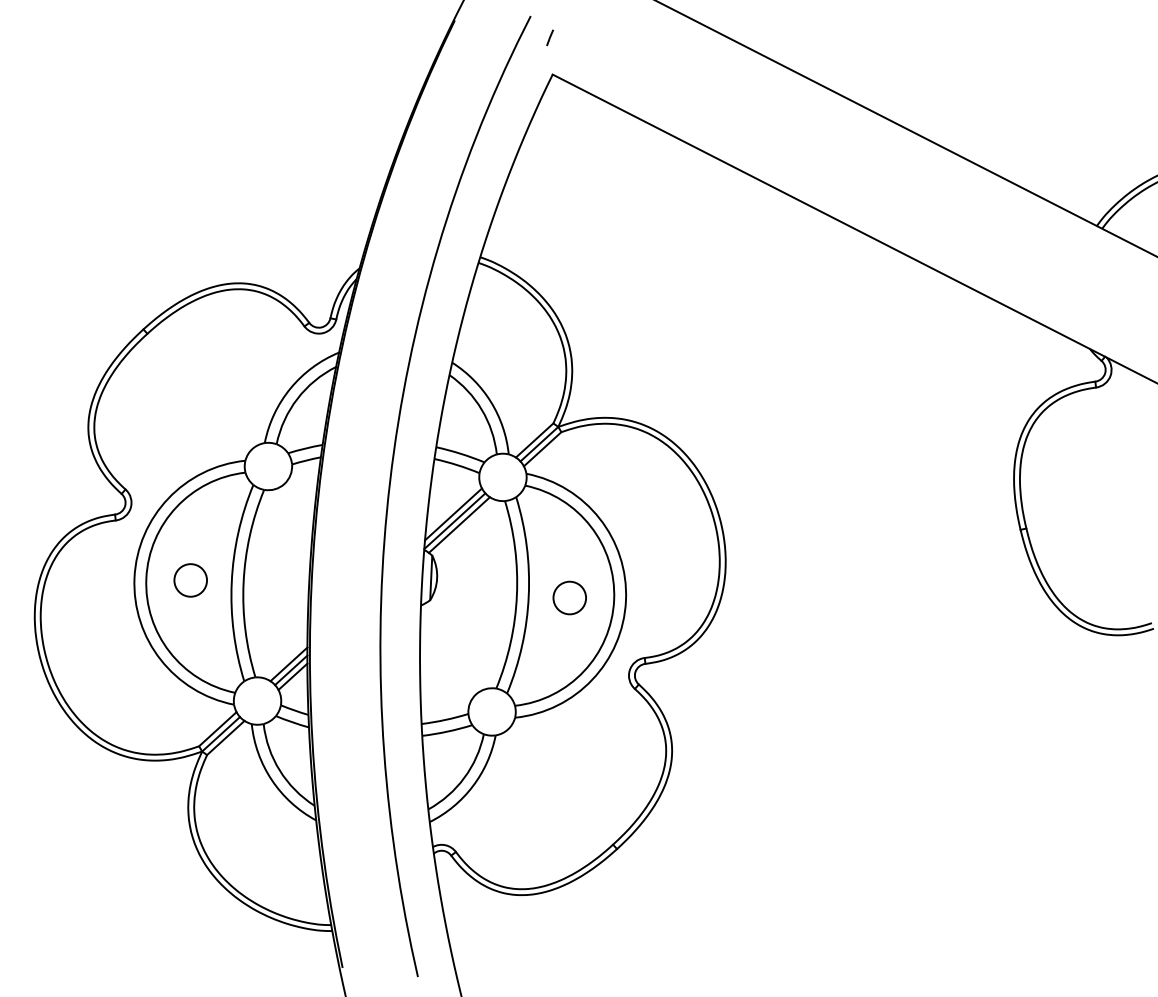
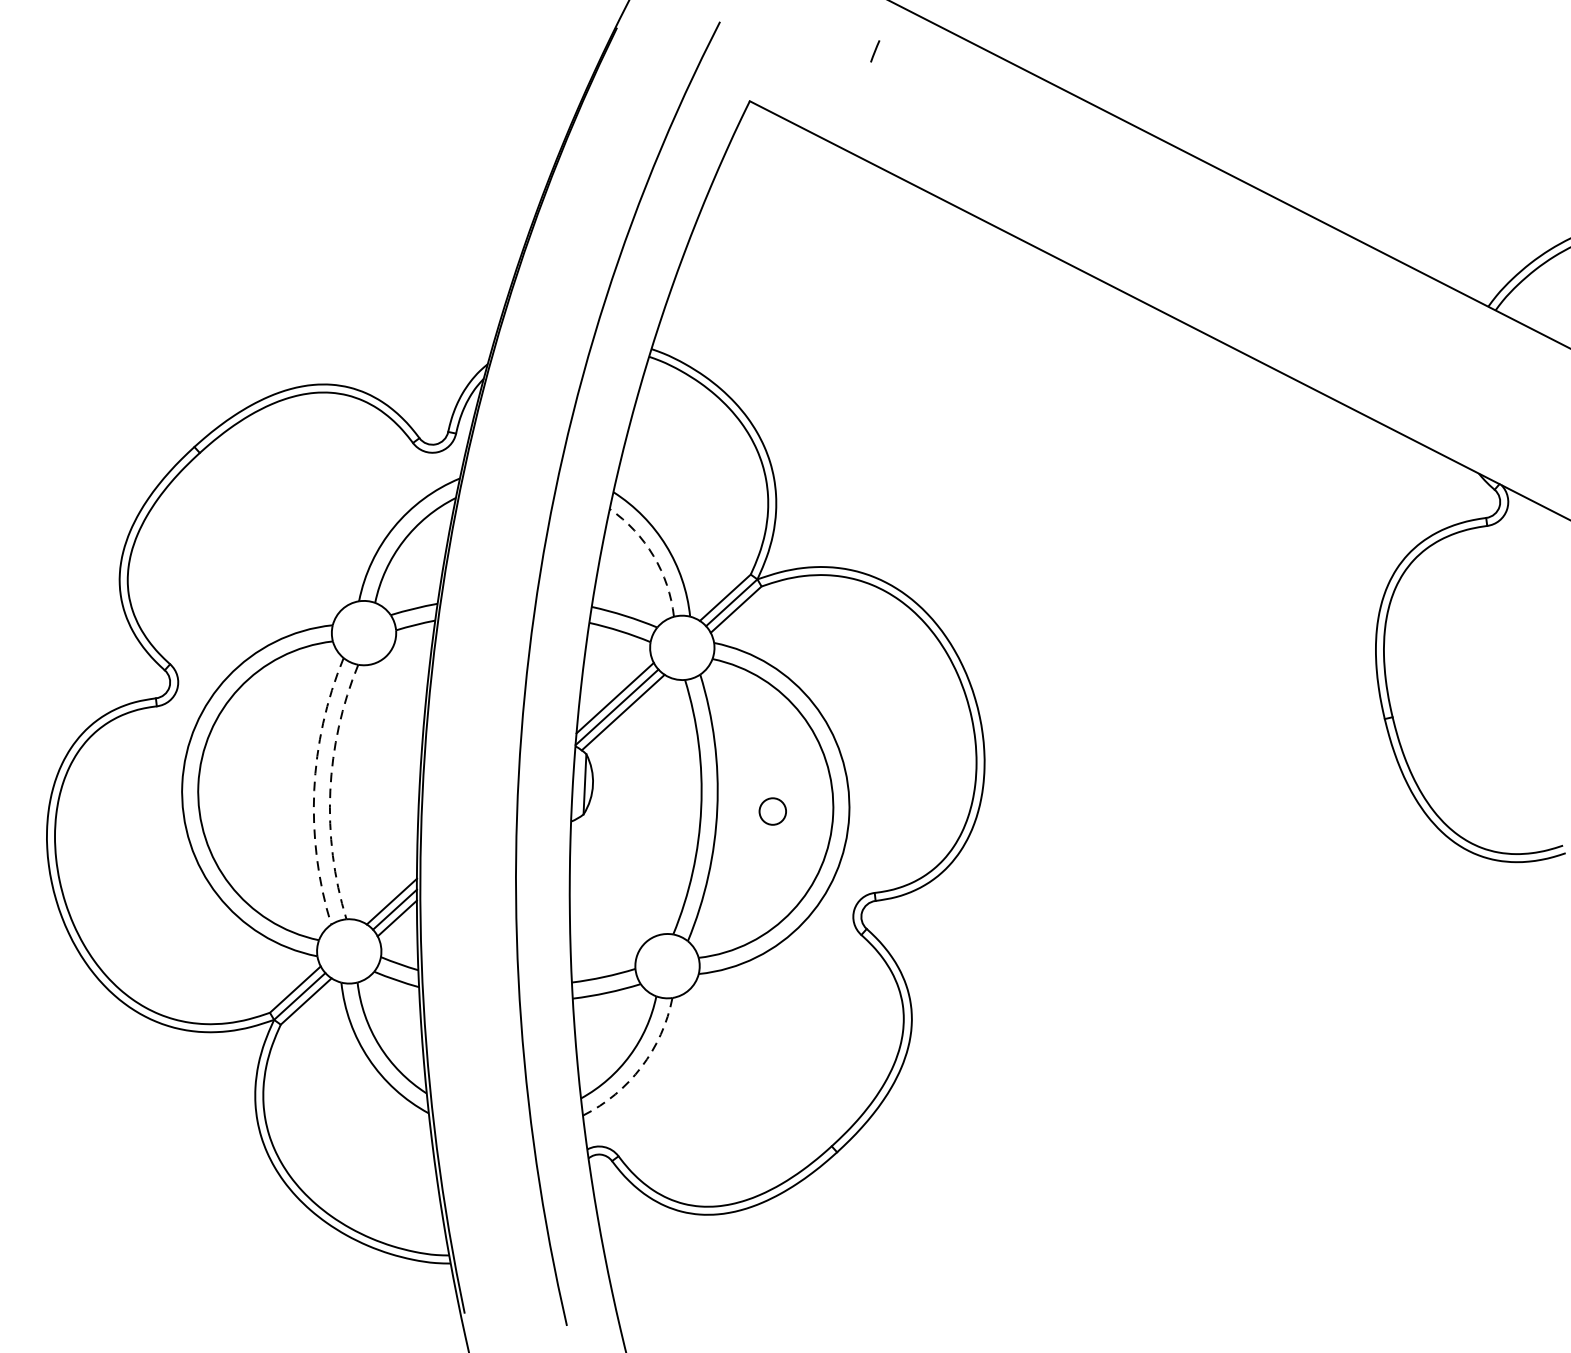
line: (549, 37) -> (874, 50), moved
arc: (481, 409) -> (653, 555), solid -> dashed
circle: (190, 580) -> (258, 787), removed
arc: (231, 582) -> (313, 790), solid -> dashed
arc: (243, 582) -> (330, 790), solid -> dashed
circle: (569, 597) -> (772, 810), size x0.6
arc: (472, 786) -> (640, 1067), solid -> dashed

